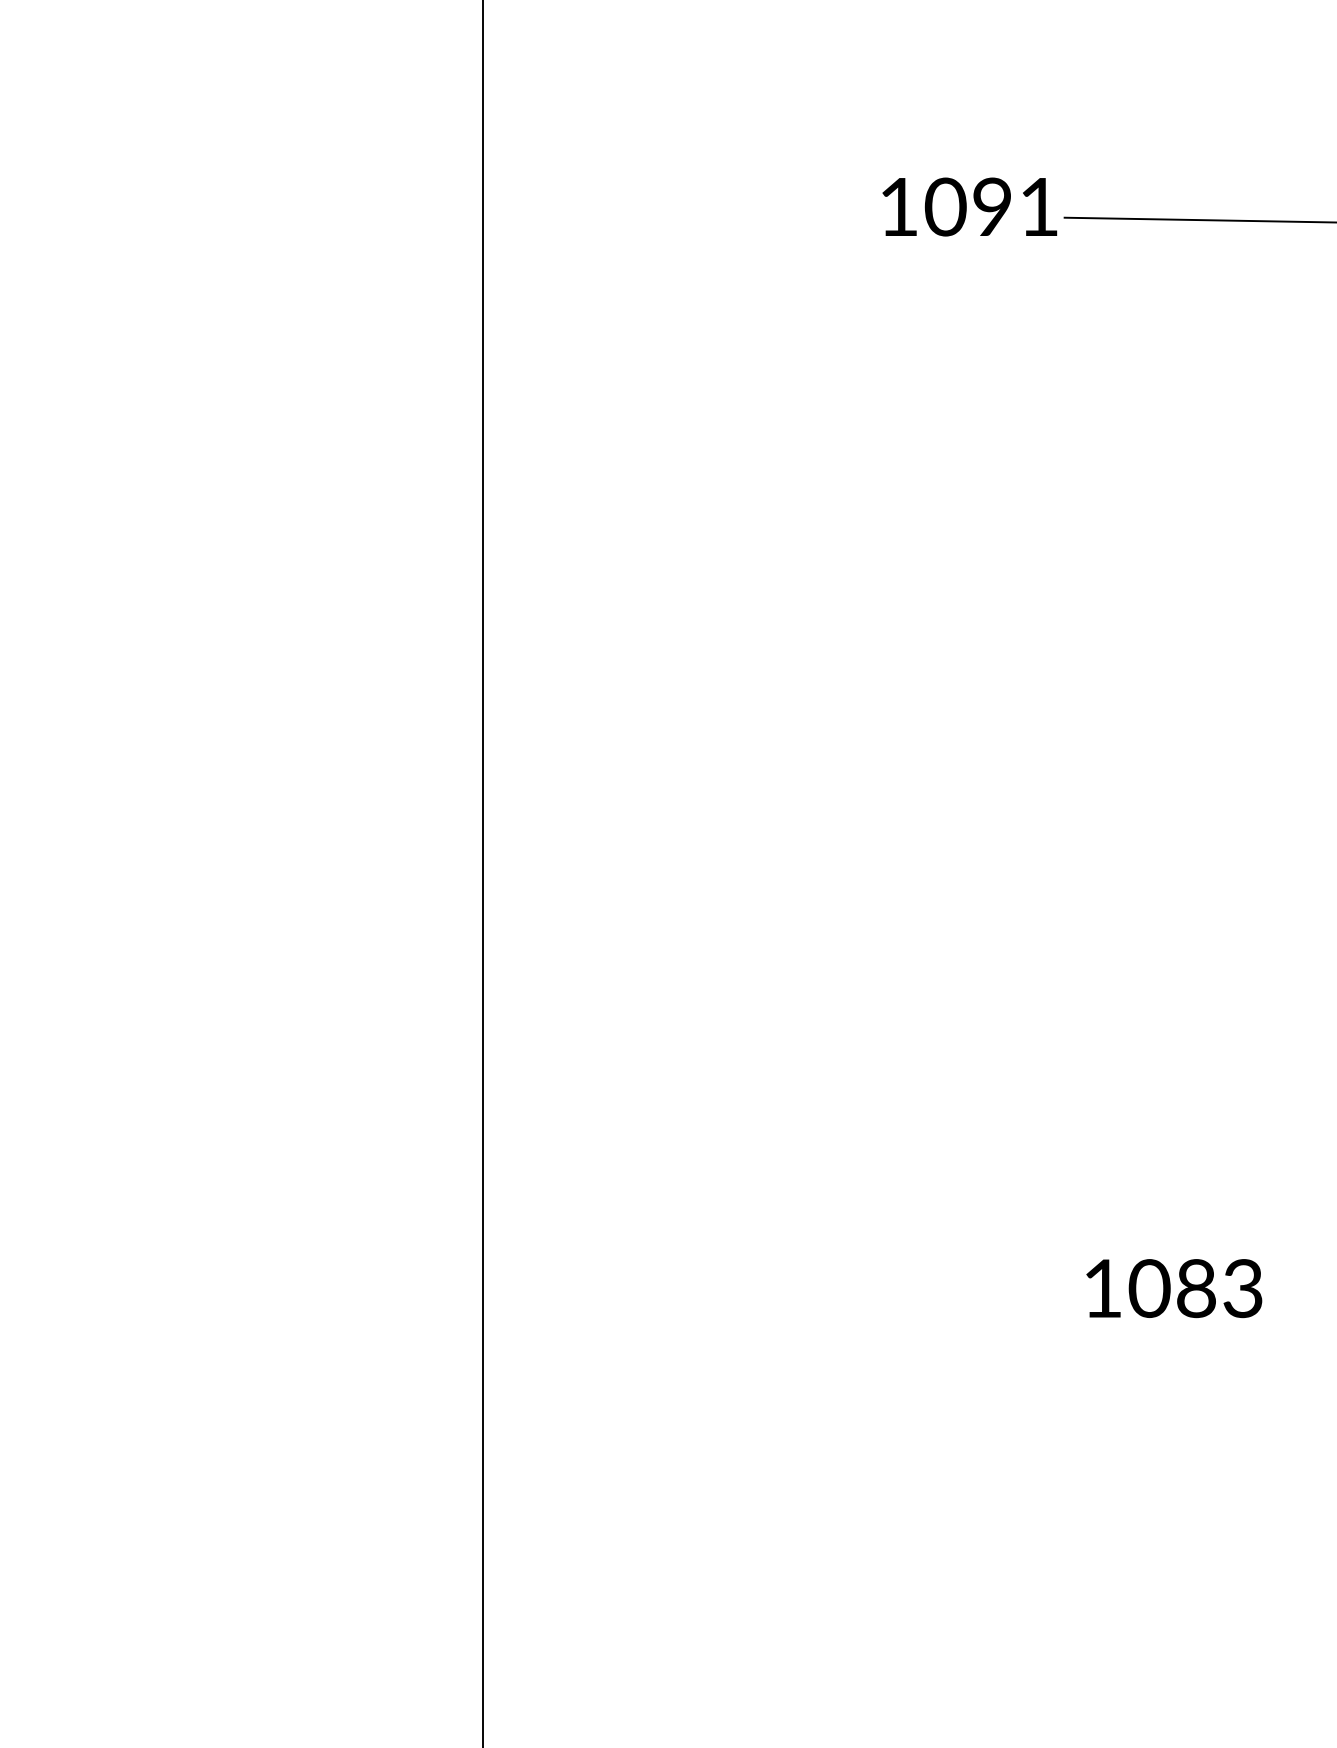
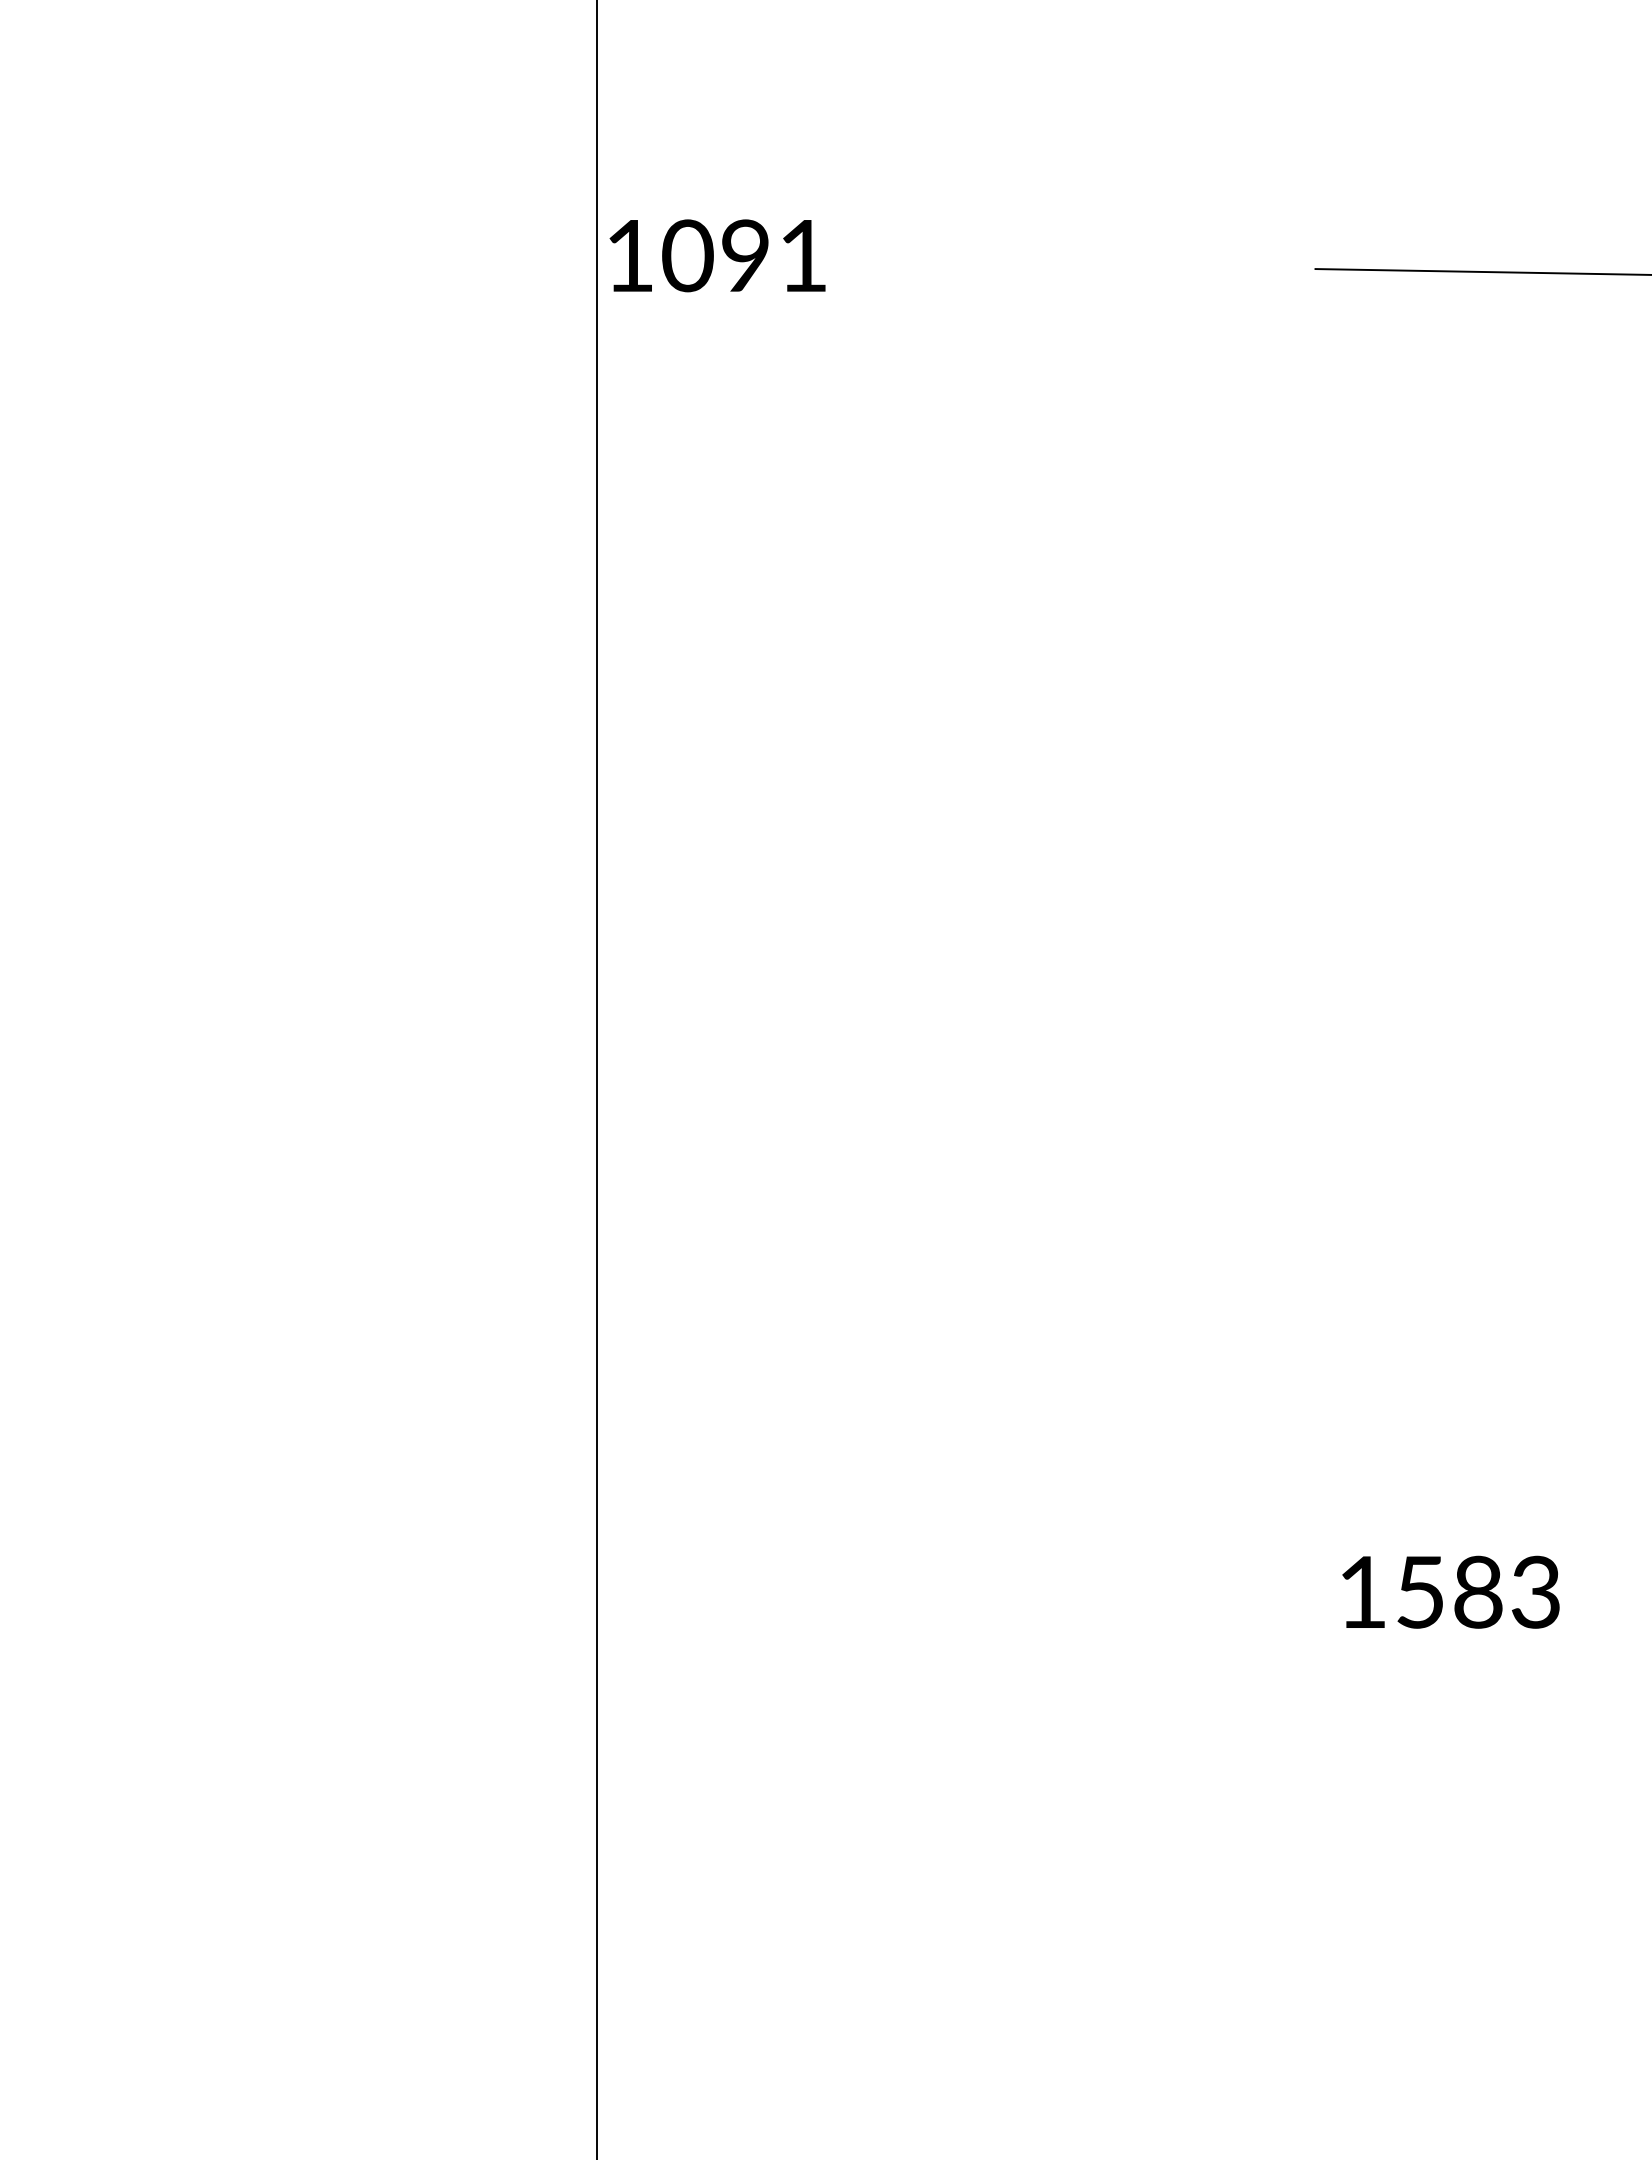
text: (969, 206) -> (717, 255), moved
text: (1149, 1288) -> (1420, 1592), 1083 -> 1583

